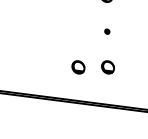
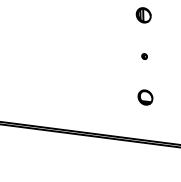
part: (78, 67) -> (111, 97), removed

